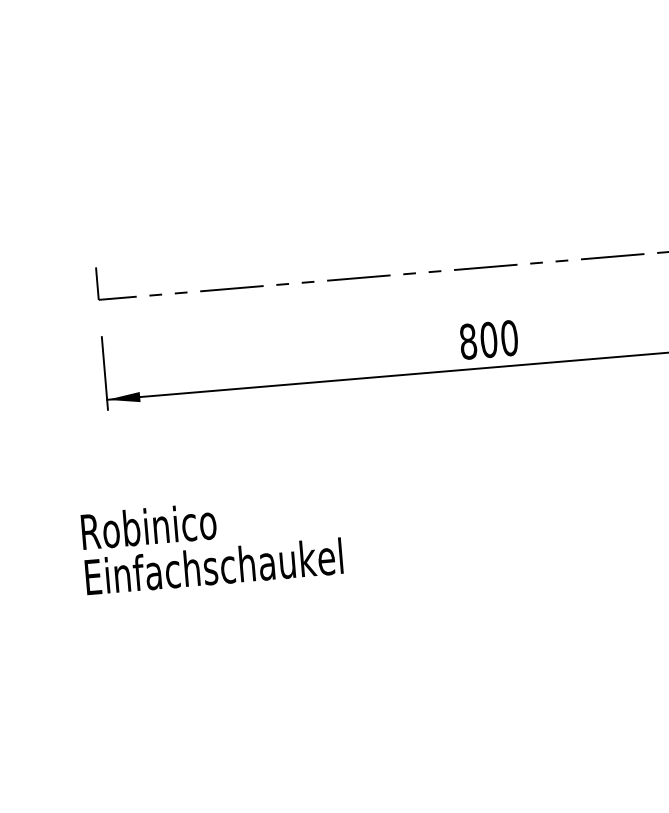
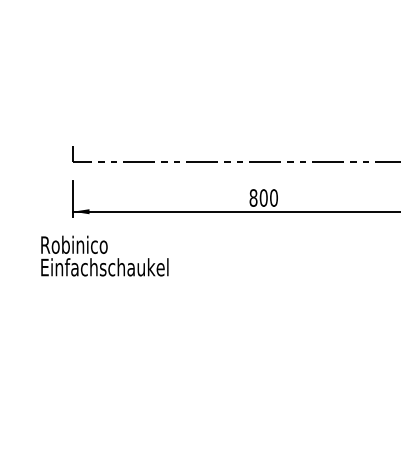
text: (211, 542) -> (104, 255), moved

